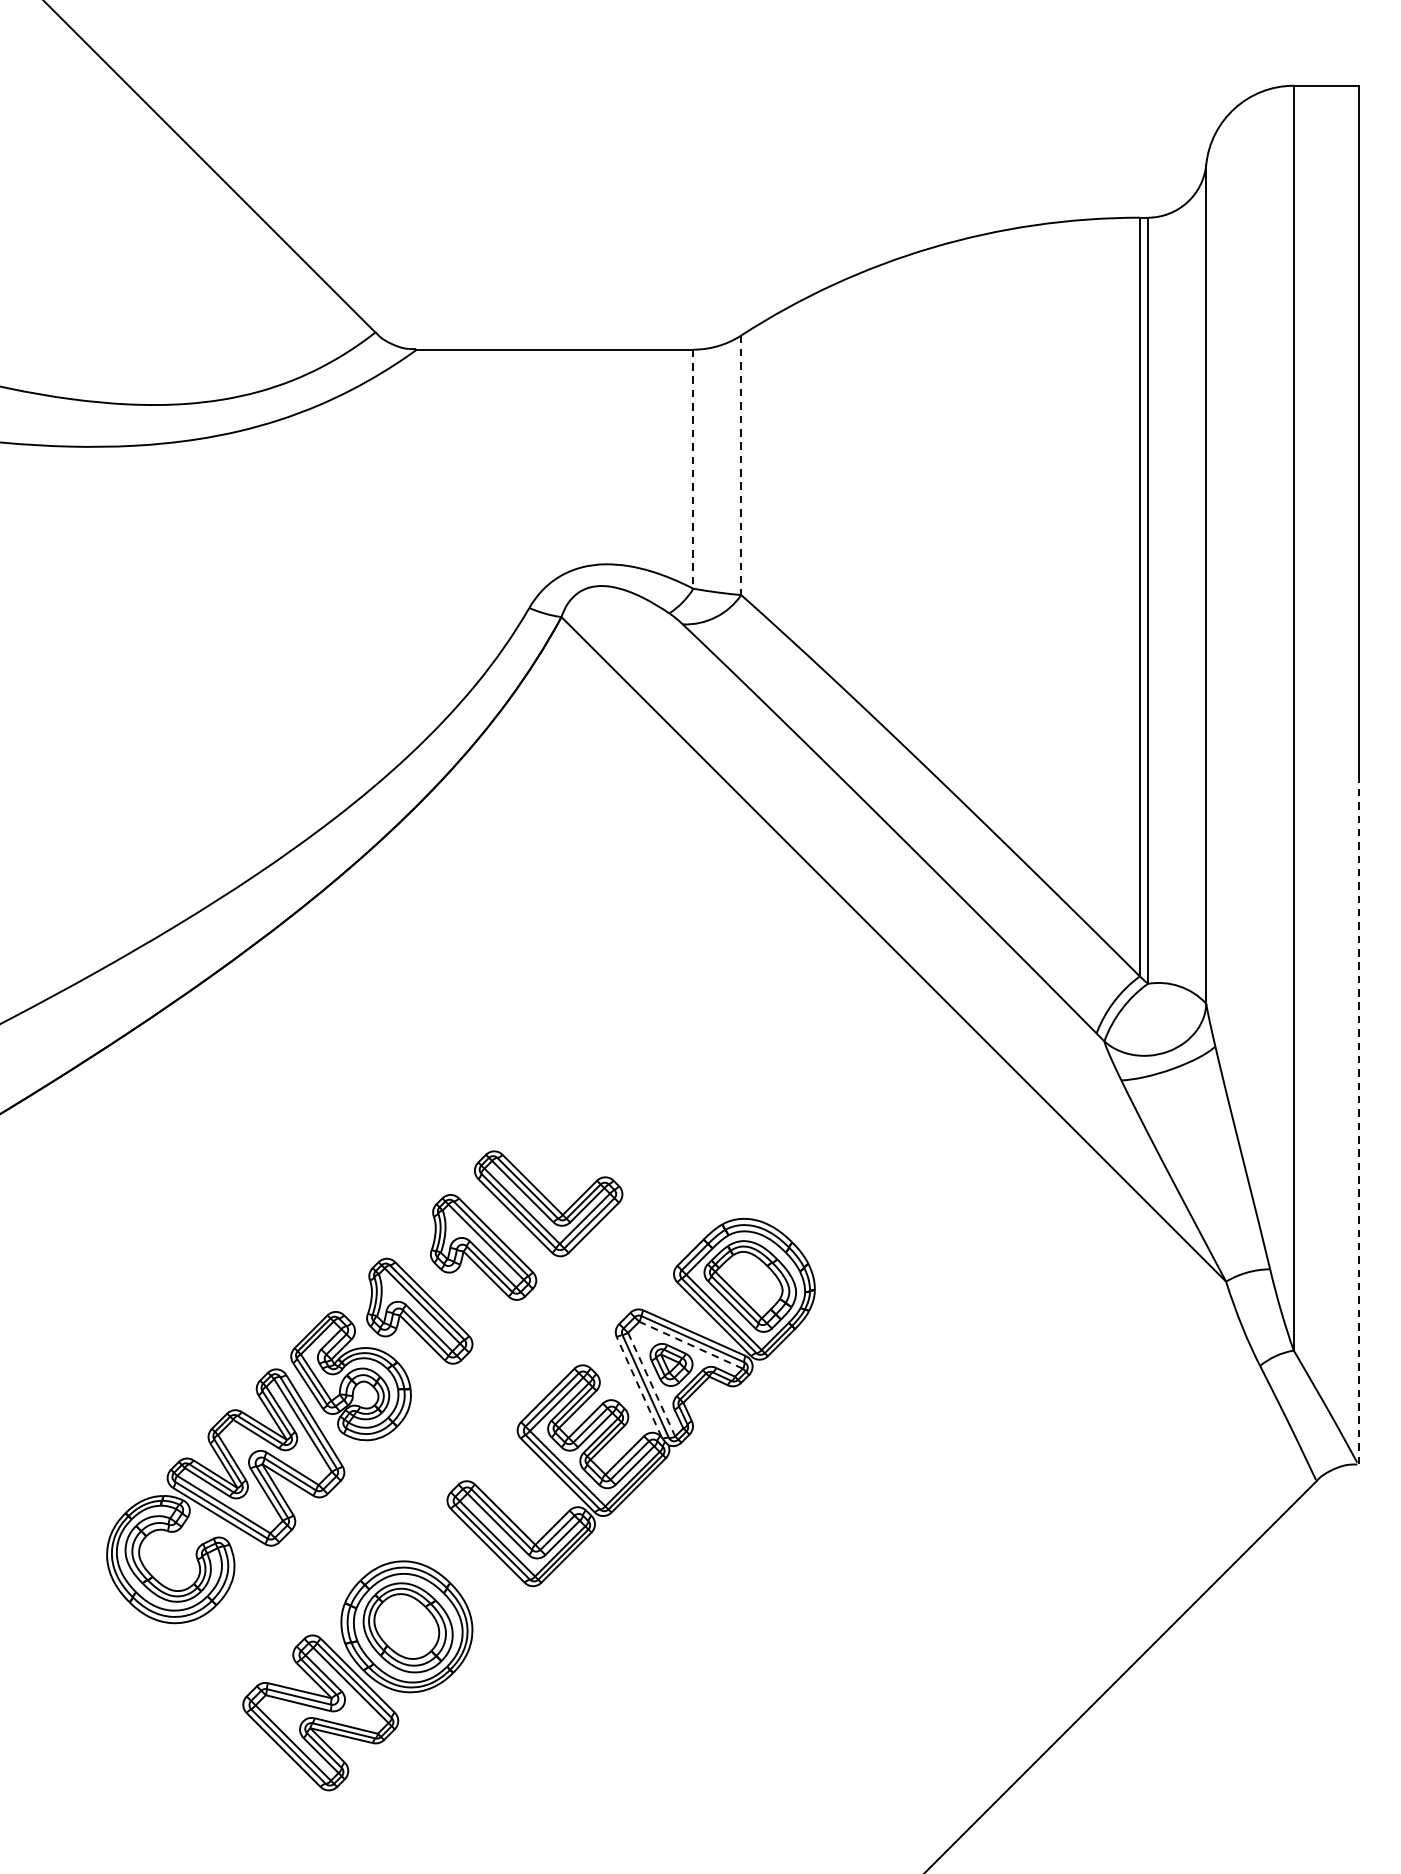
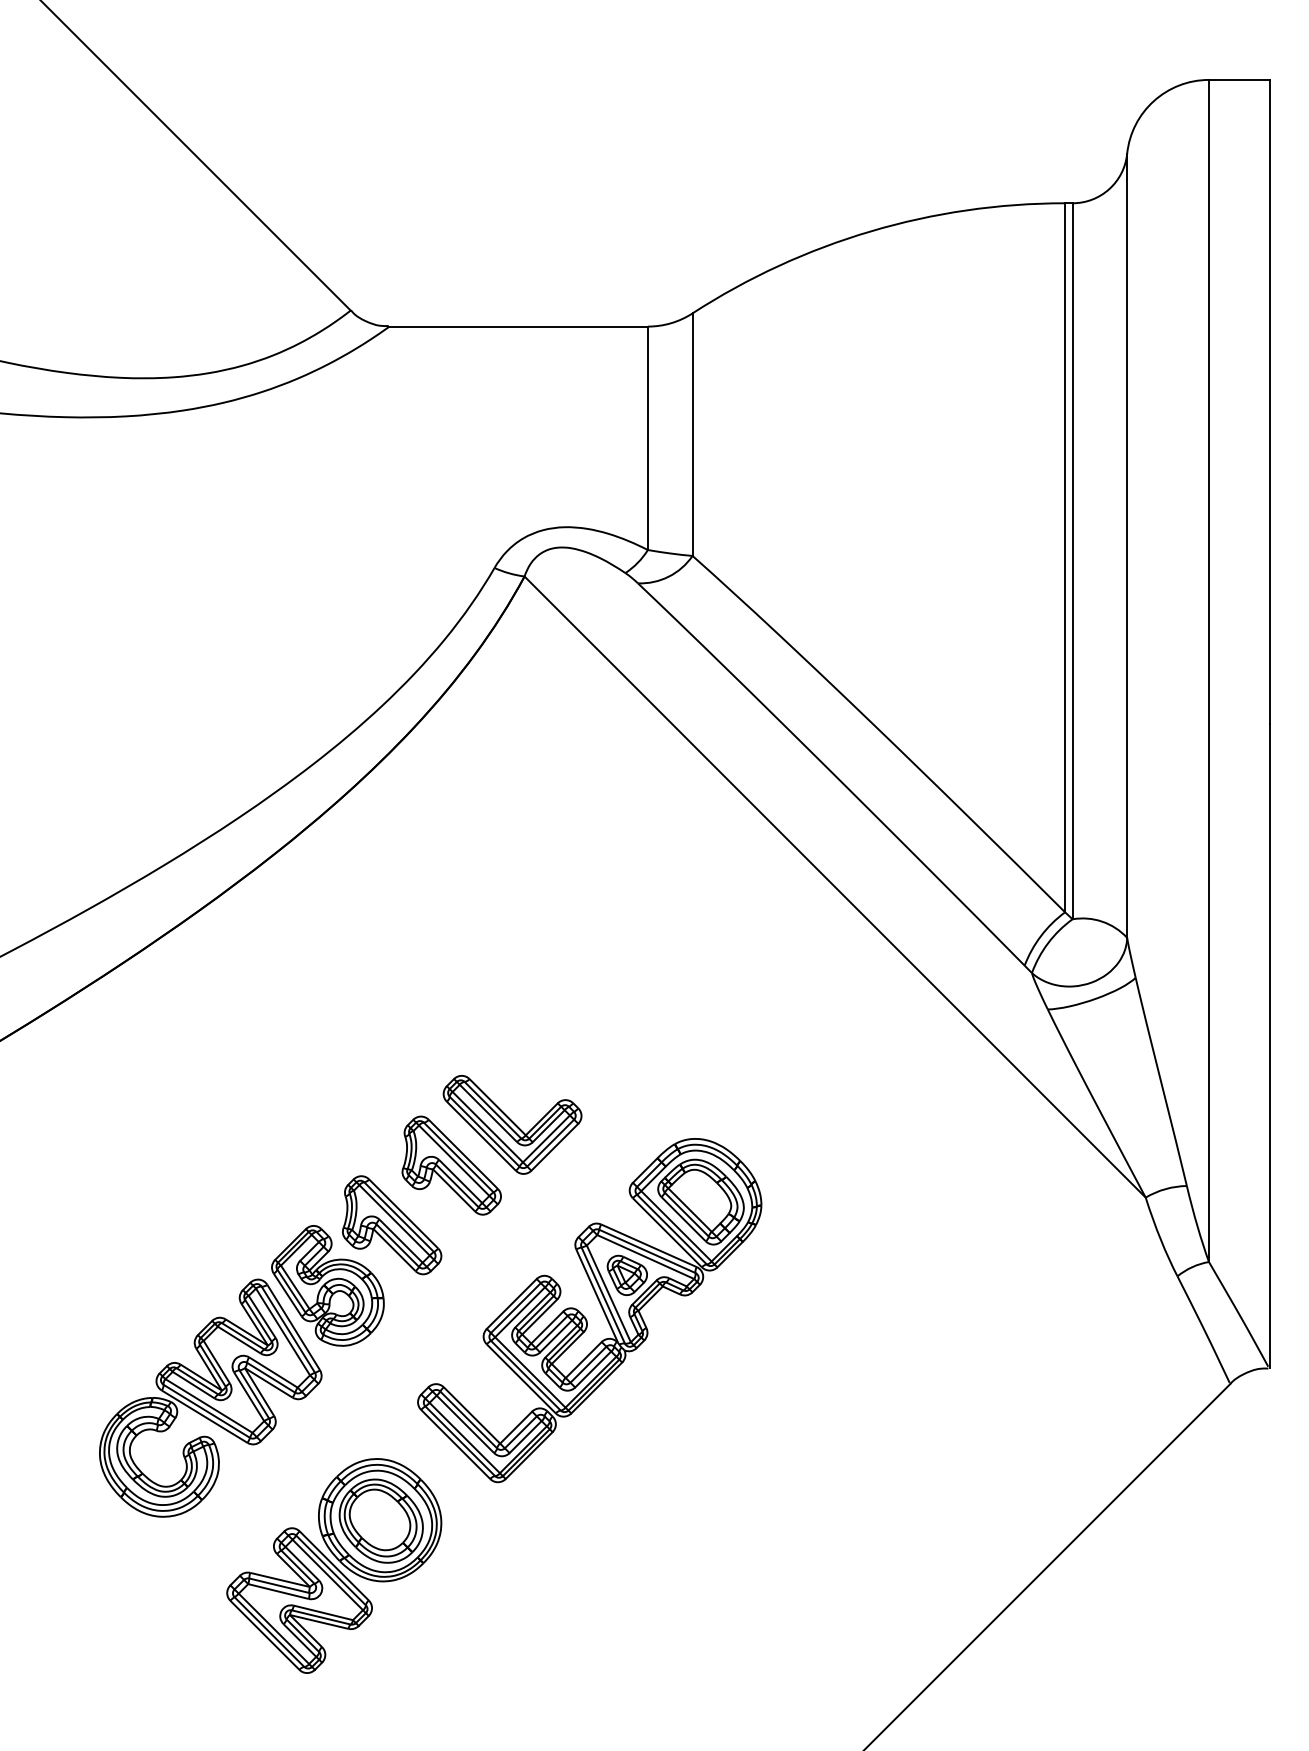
line: (741, 466) -> (692, 435), dashed -> solid
line: (693, 469) -> (647, 438), dashed -> solid
line: (1358, 1118) -> (1269, 1045), dashed -> solid
line: (691, 1345) -> (646, 1257), dashed -> solid
line: (652, 1385) -> (609, 1294), dashed -> solid
line: (639, 1387) -> (597, 1296), dashed -> solid

